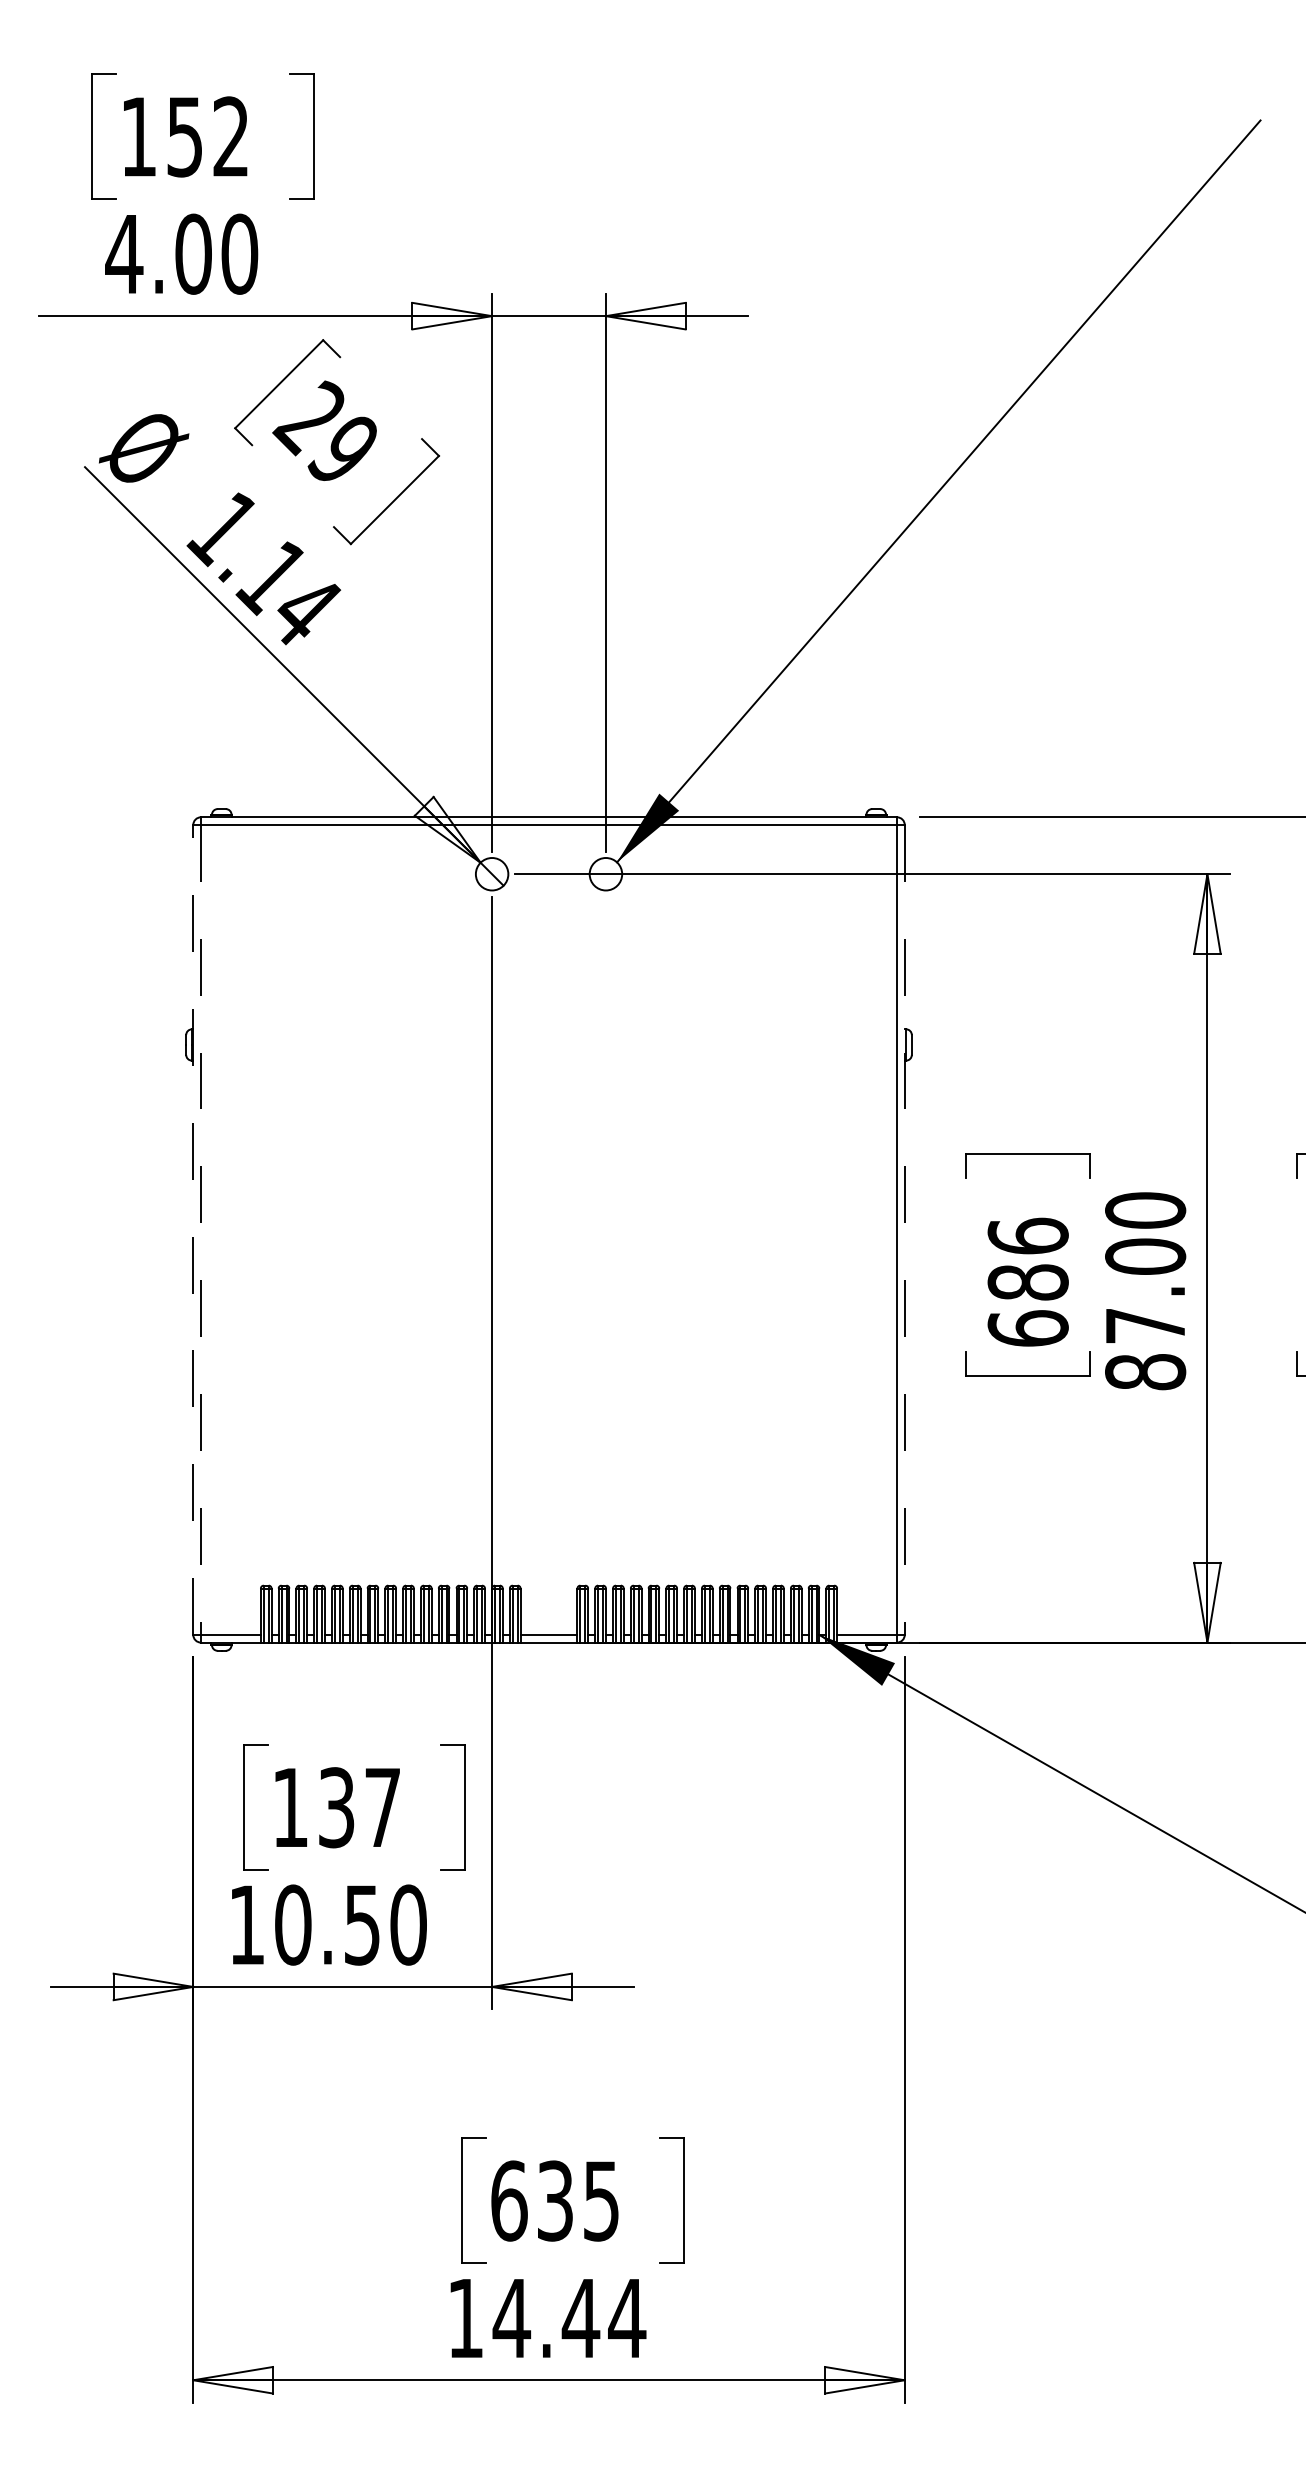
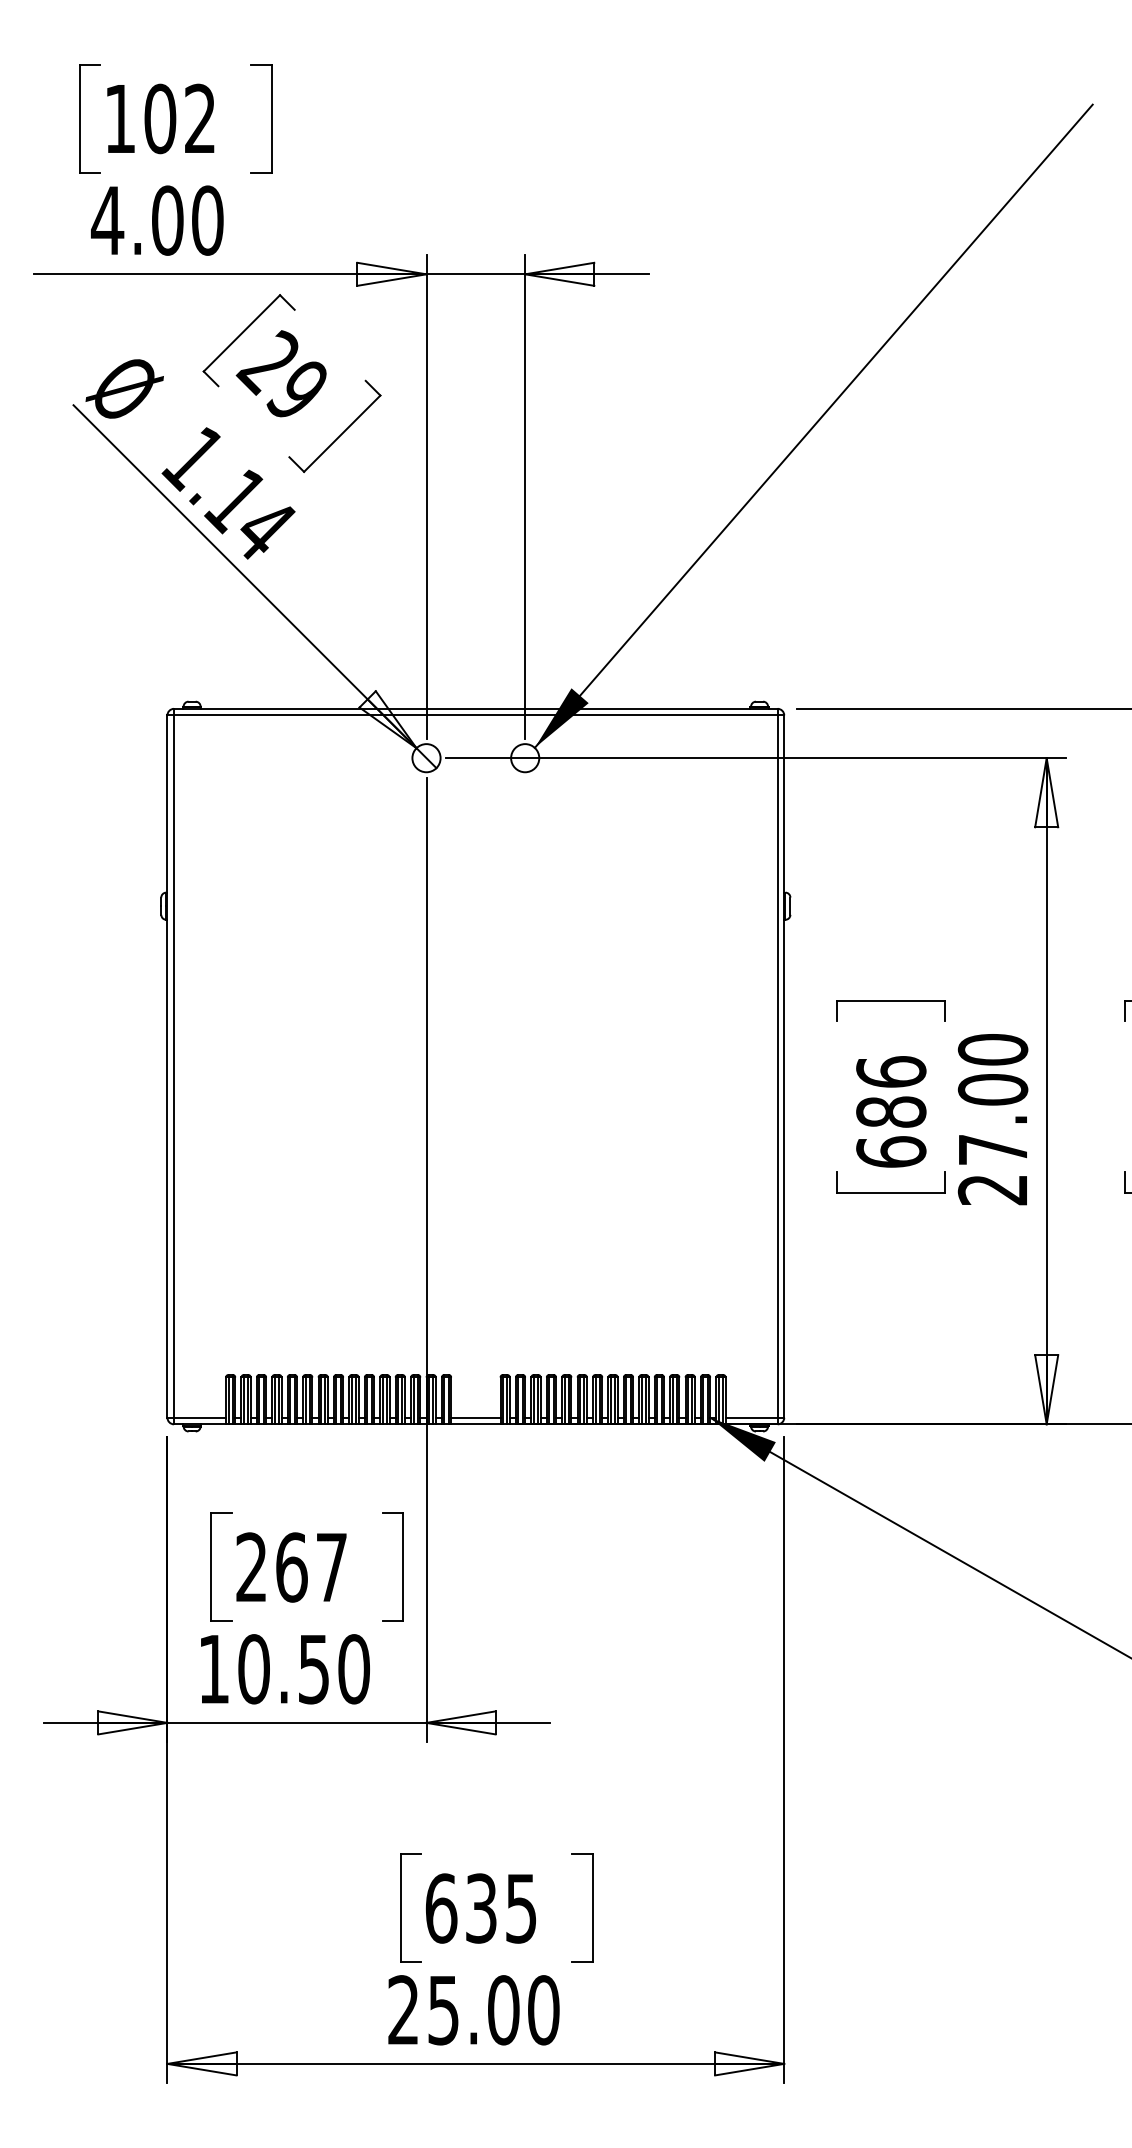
text: (185, 136) -> (160, 118), 152 -> 102
line: (193, 1229) -> (167, 1066), dashed -> solid
line: (200, 1230) -> (173, 1067), dashed -> solid
line: (904, 1230) -> (784, 1067), dashed -> solid
text: (1145, 1372) -> (992, 1190), 87.00 -> 27.00
text: (314, 1807) -> (272, 1567), 137 -> 267
text: (547, 2318) -> (474, 2010), 14.44 -> 25.00

